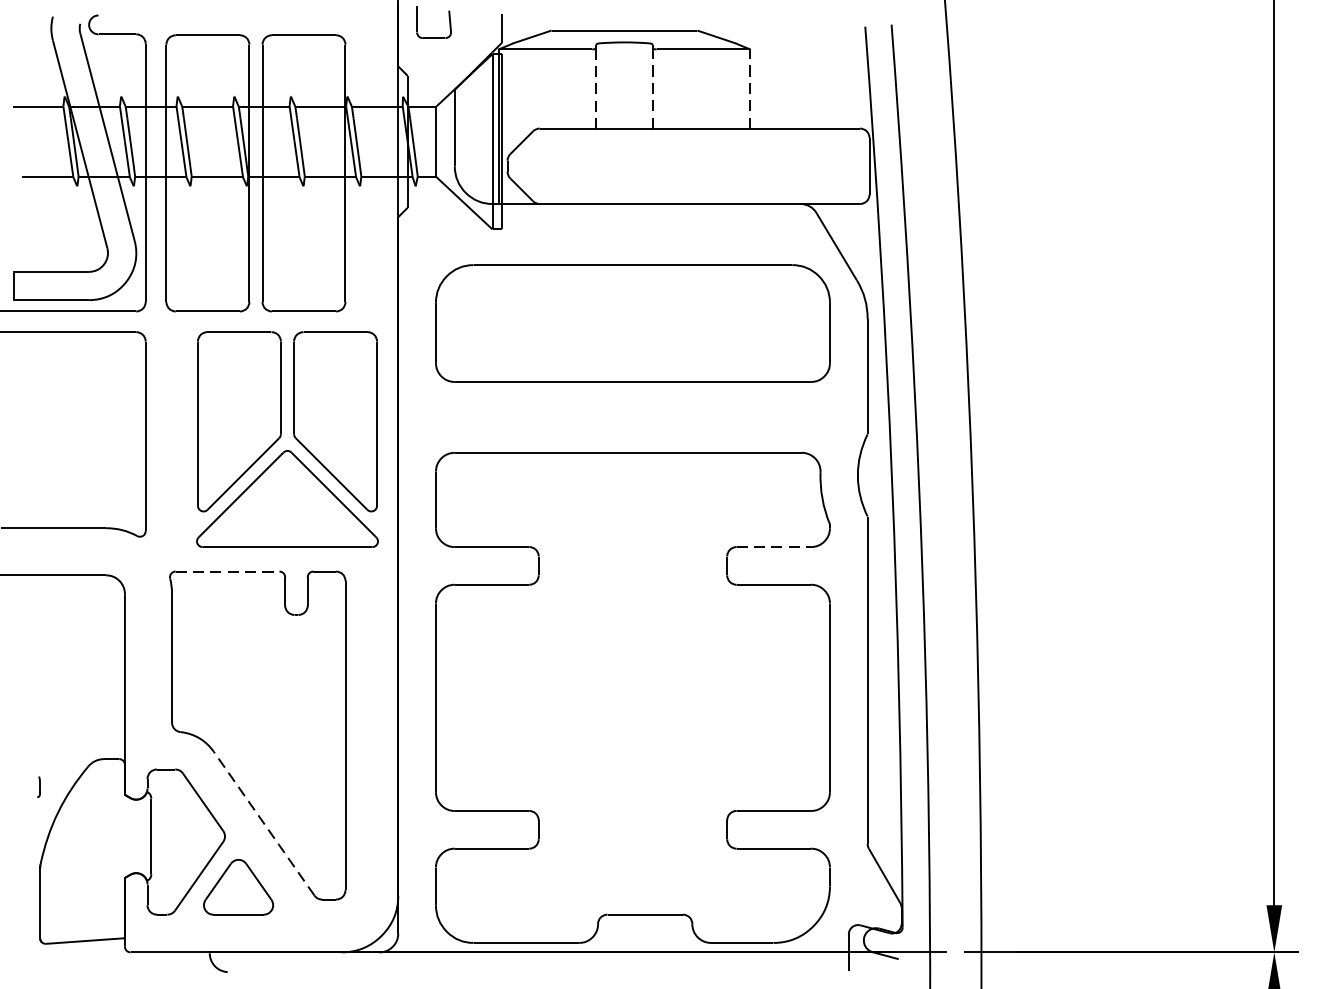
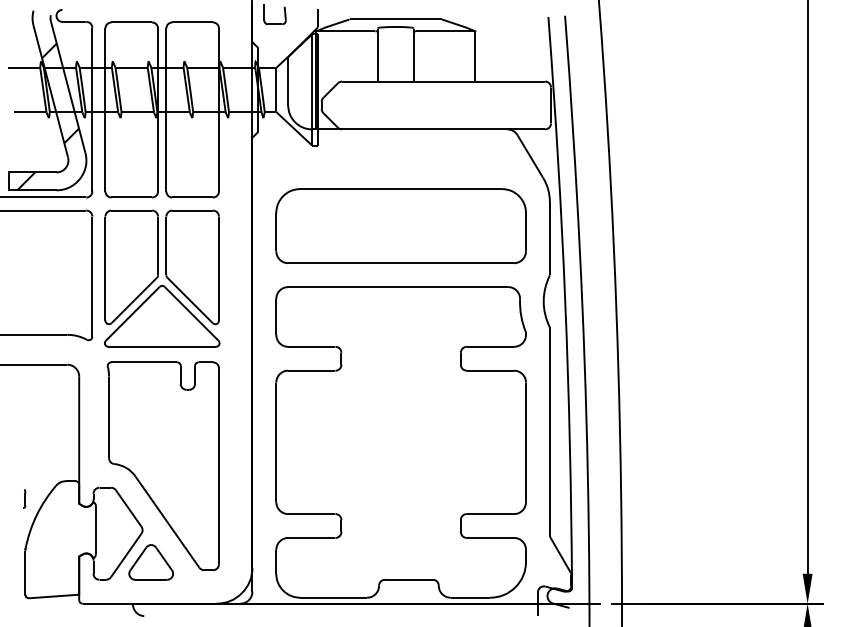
line: (652, 87) -> (413, 55), dashed -> solid
line: (595, 88) -> (377, 56), dashed -> solid
line: (750, 88) -> (475, 56), dashed -> solid
hatch: (76, 183) -> (48, 116), added
part: (631, 324) -> (400, 226), moved
part: (287, 439) -> (162, 278), moved
line: (773, 546) -> (490, 346), dashed -> solid
line: (227, 571) -> (144, 362), dashed -> solid
part: (38, 786) -> (24, 498), size x1.43
line: (264, 824) -> (167, 522), dashed -> solid

